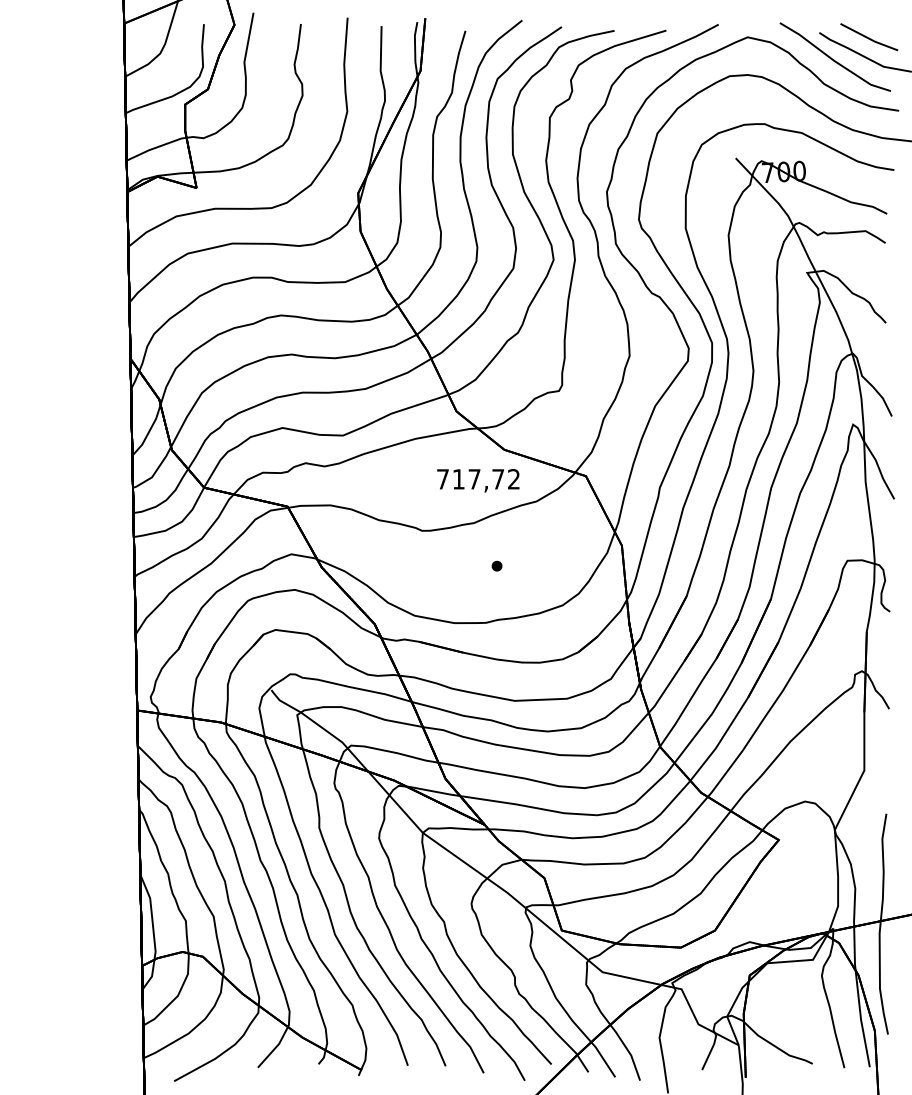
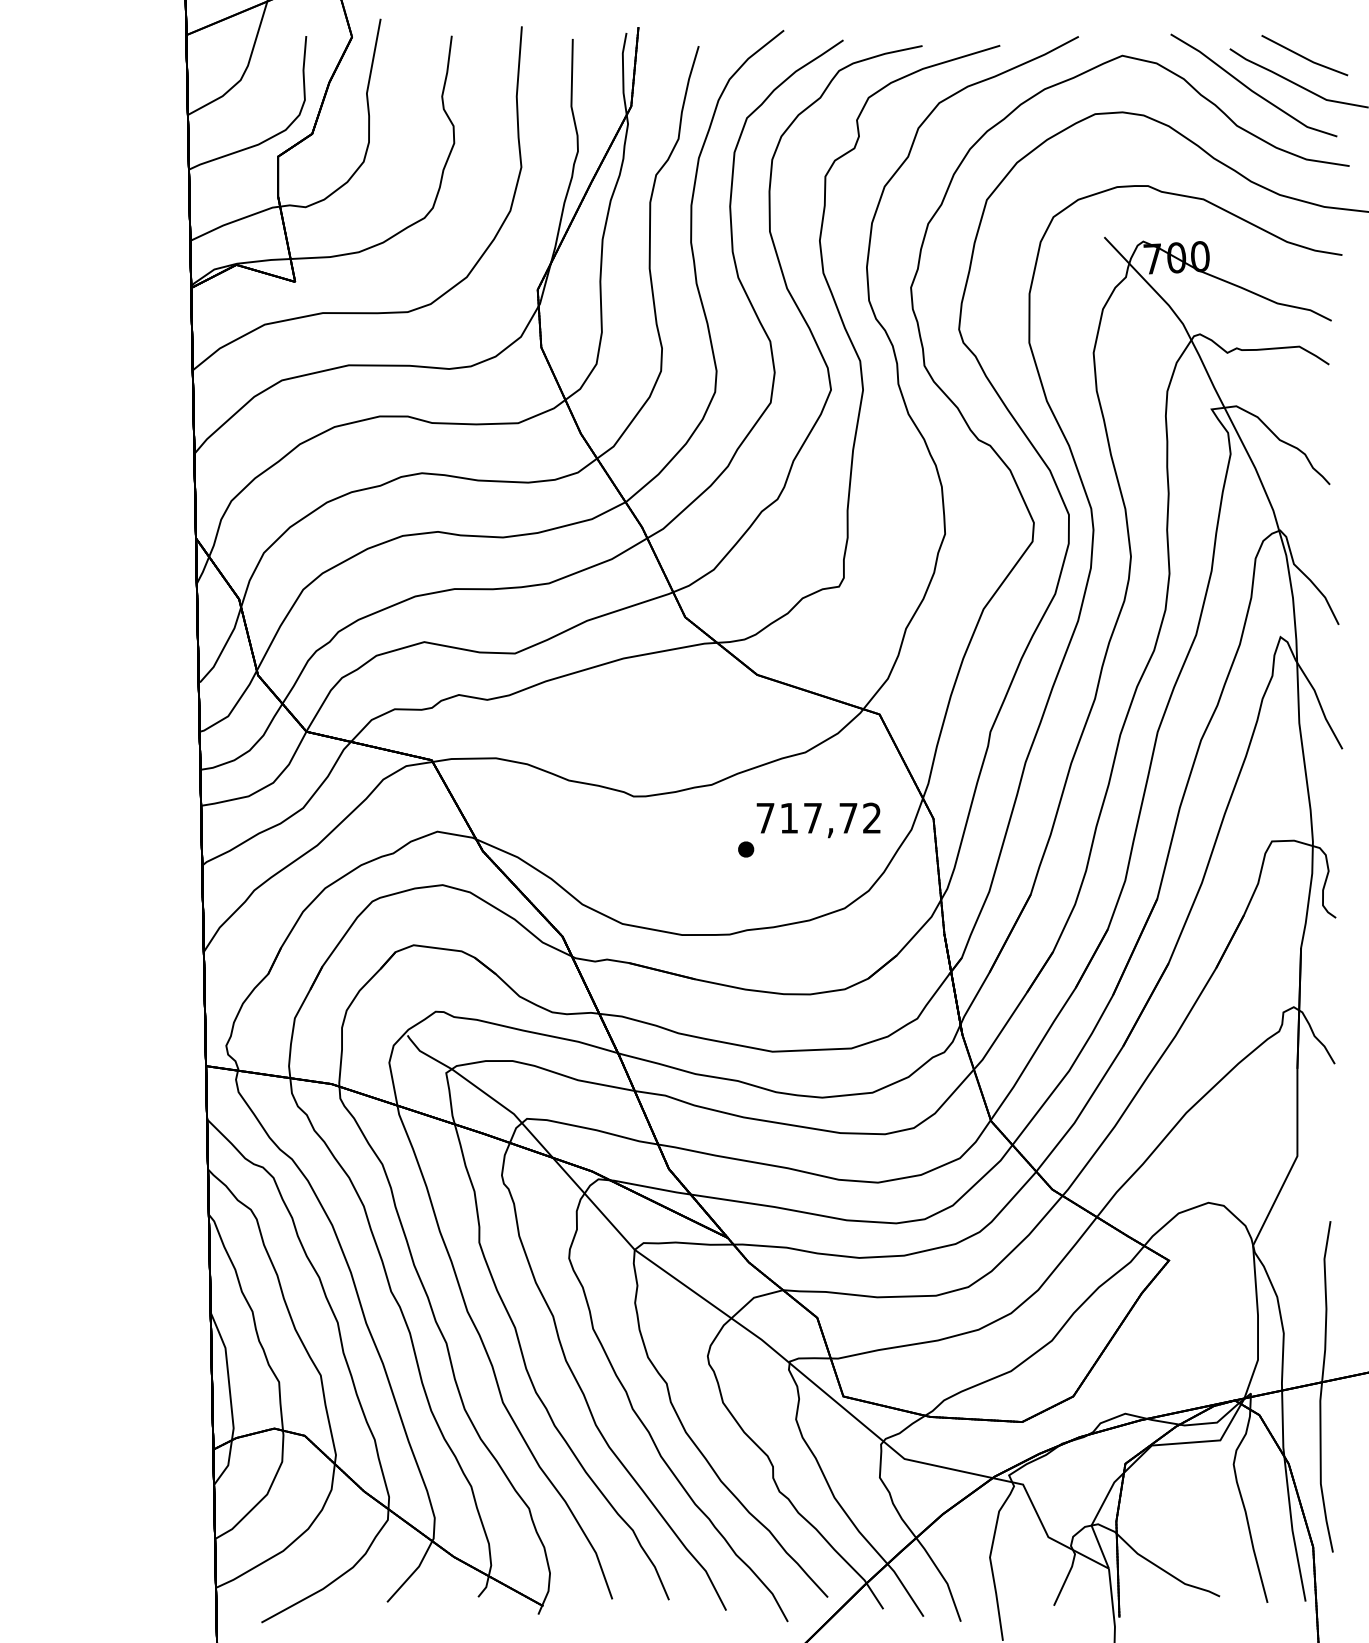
text: (478, 480) -> (818, 819), moved

